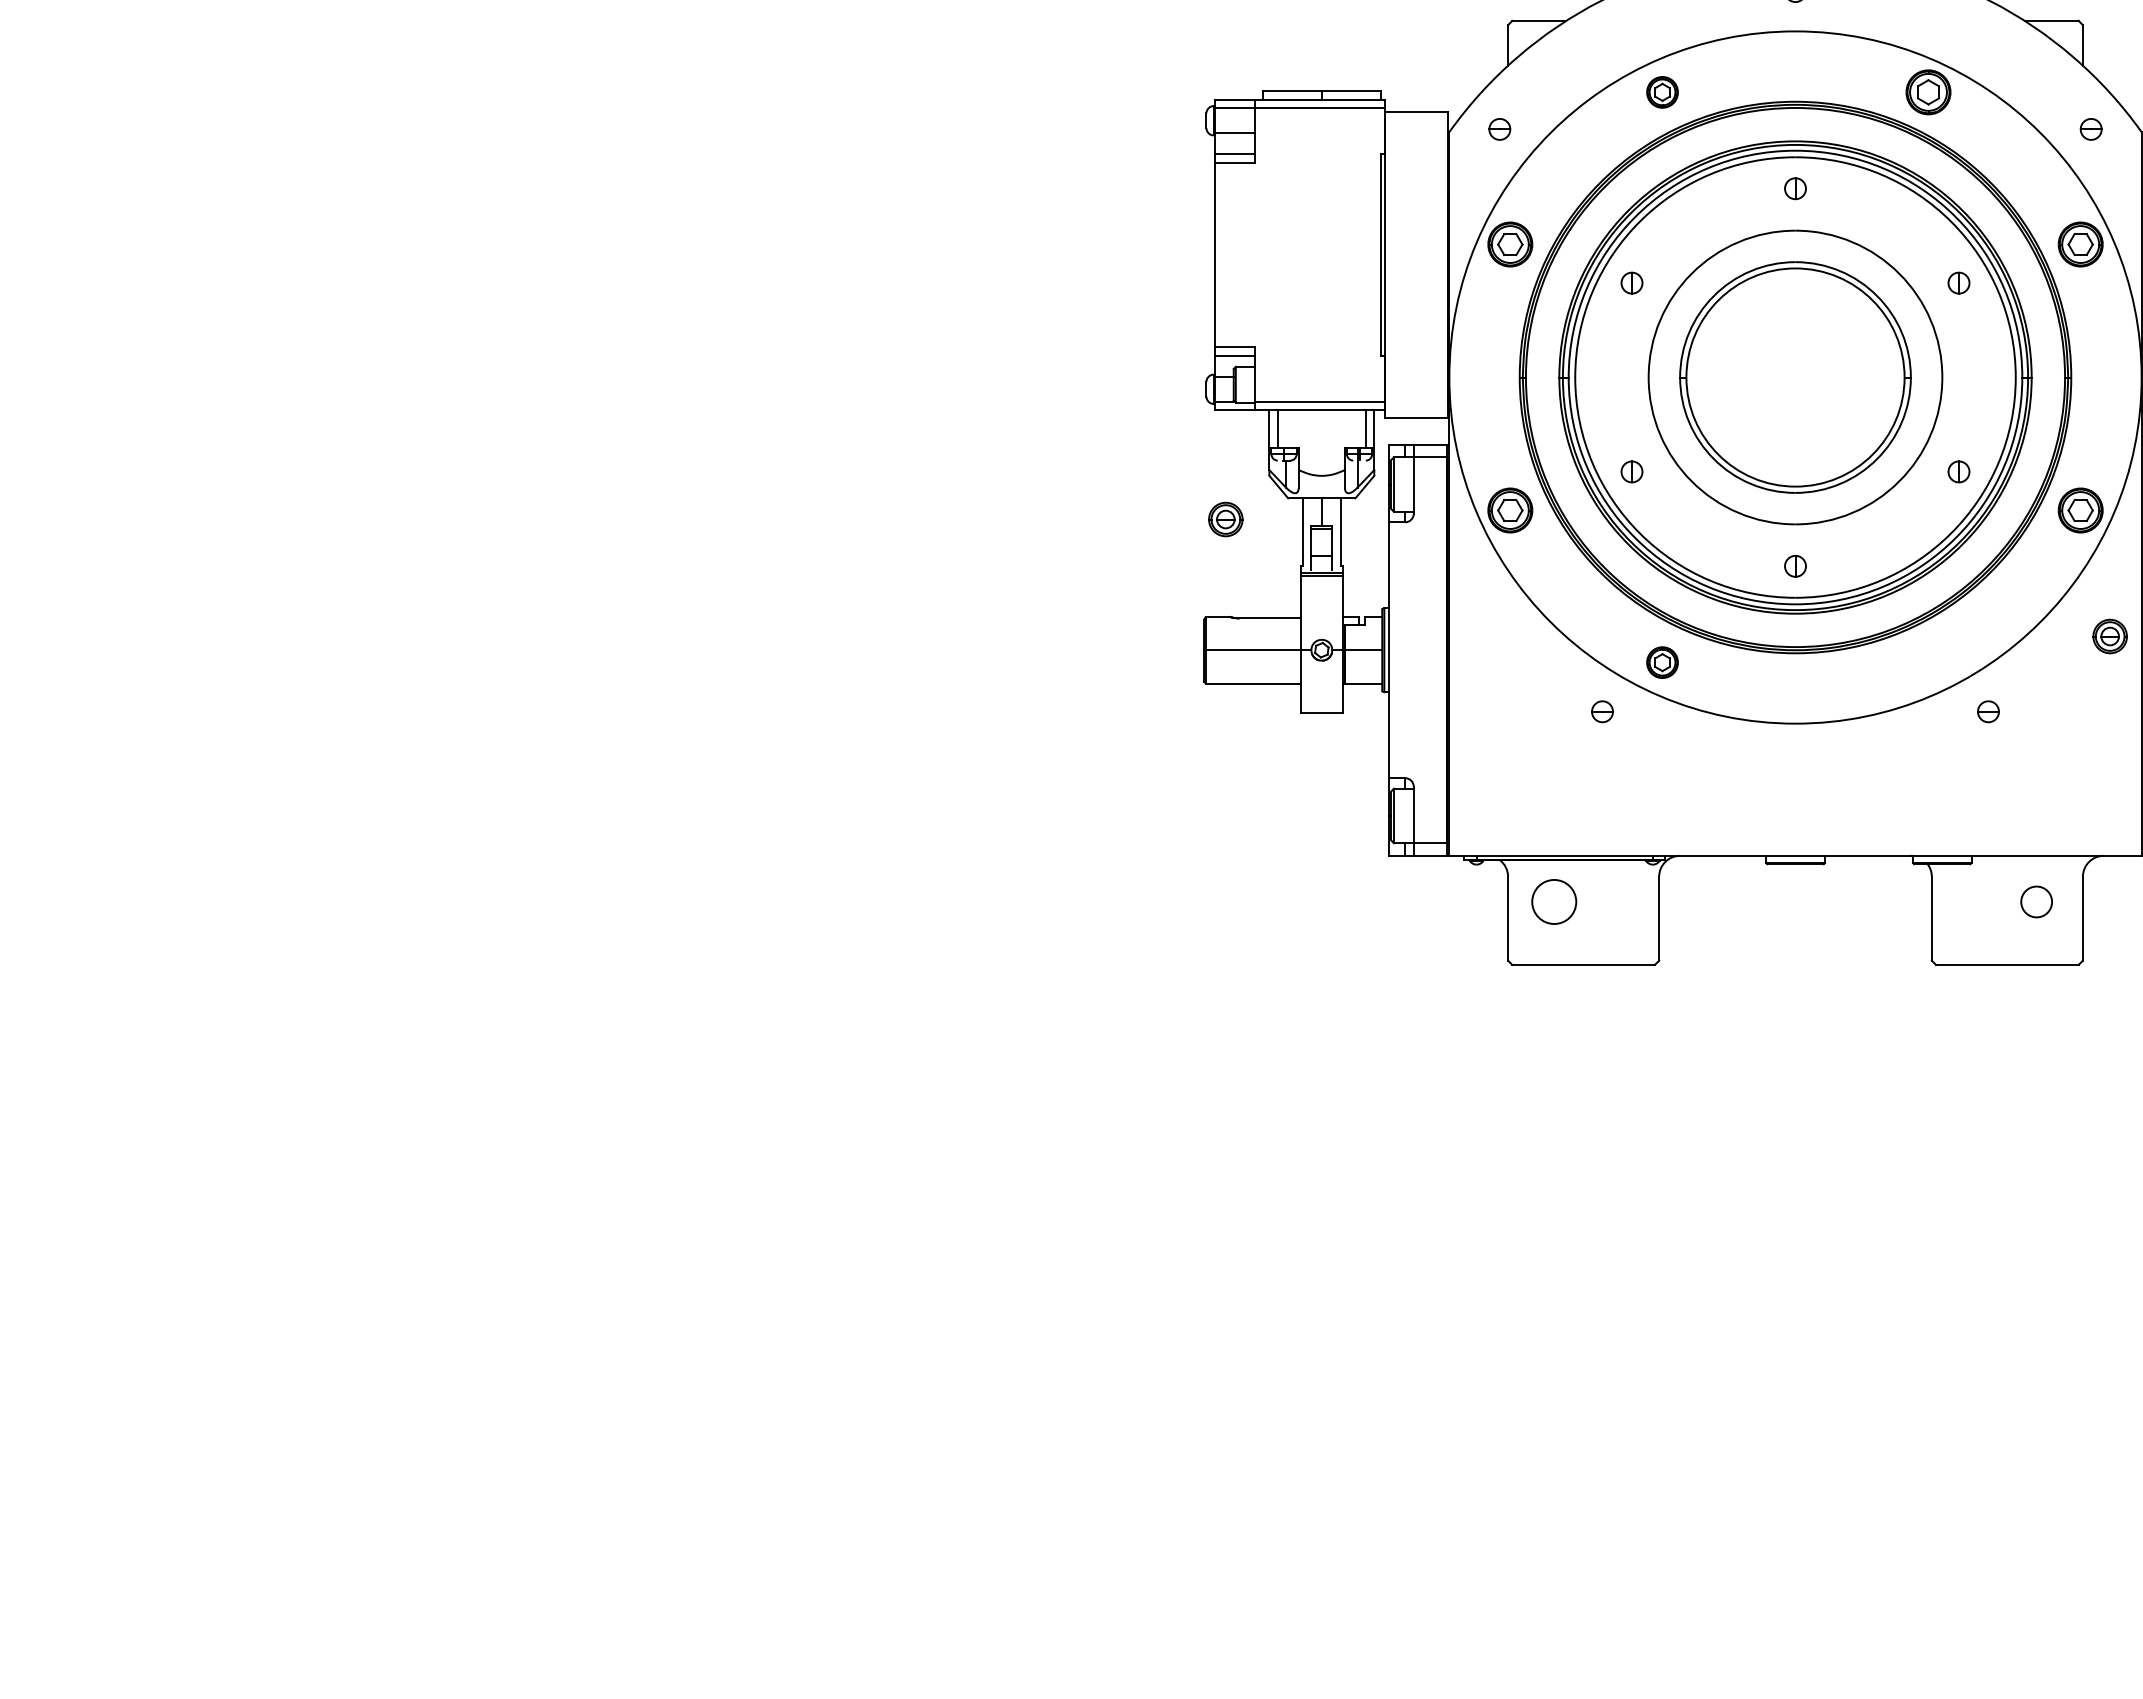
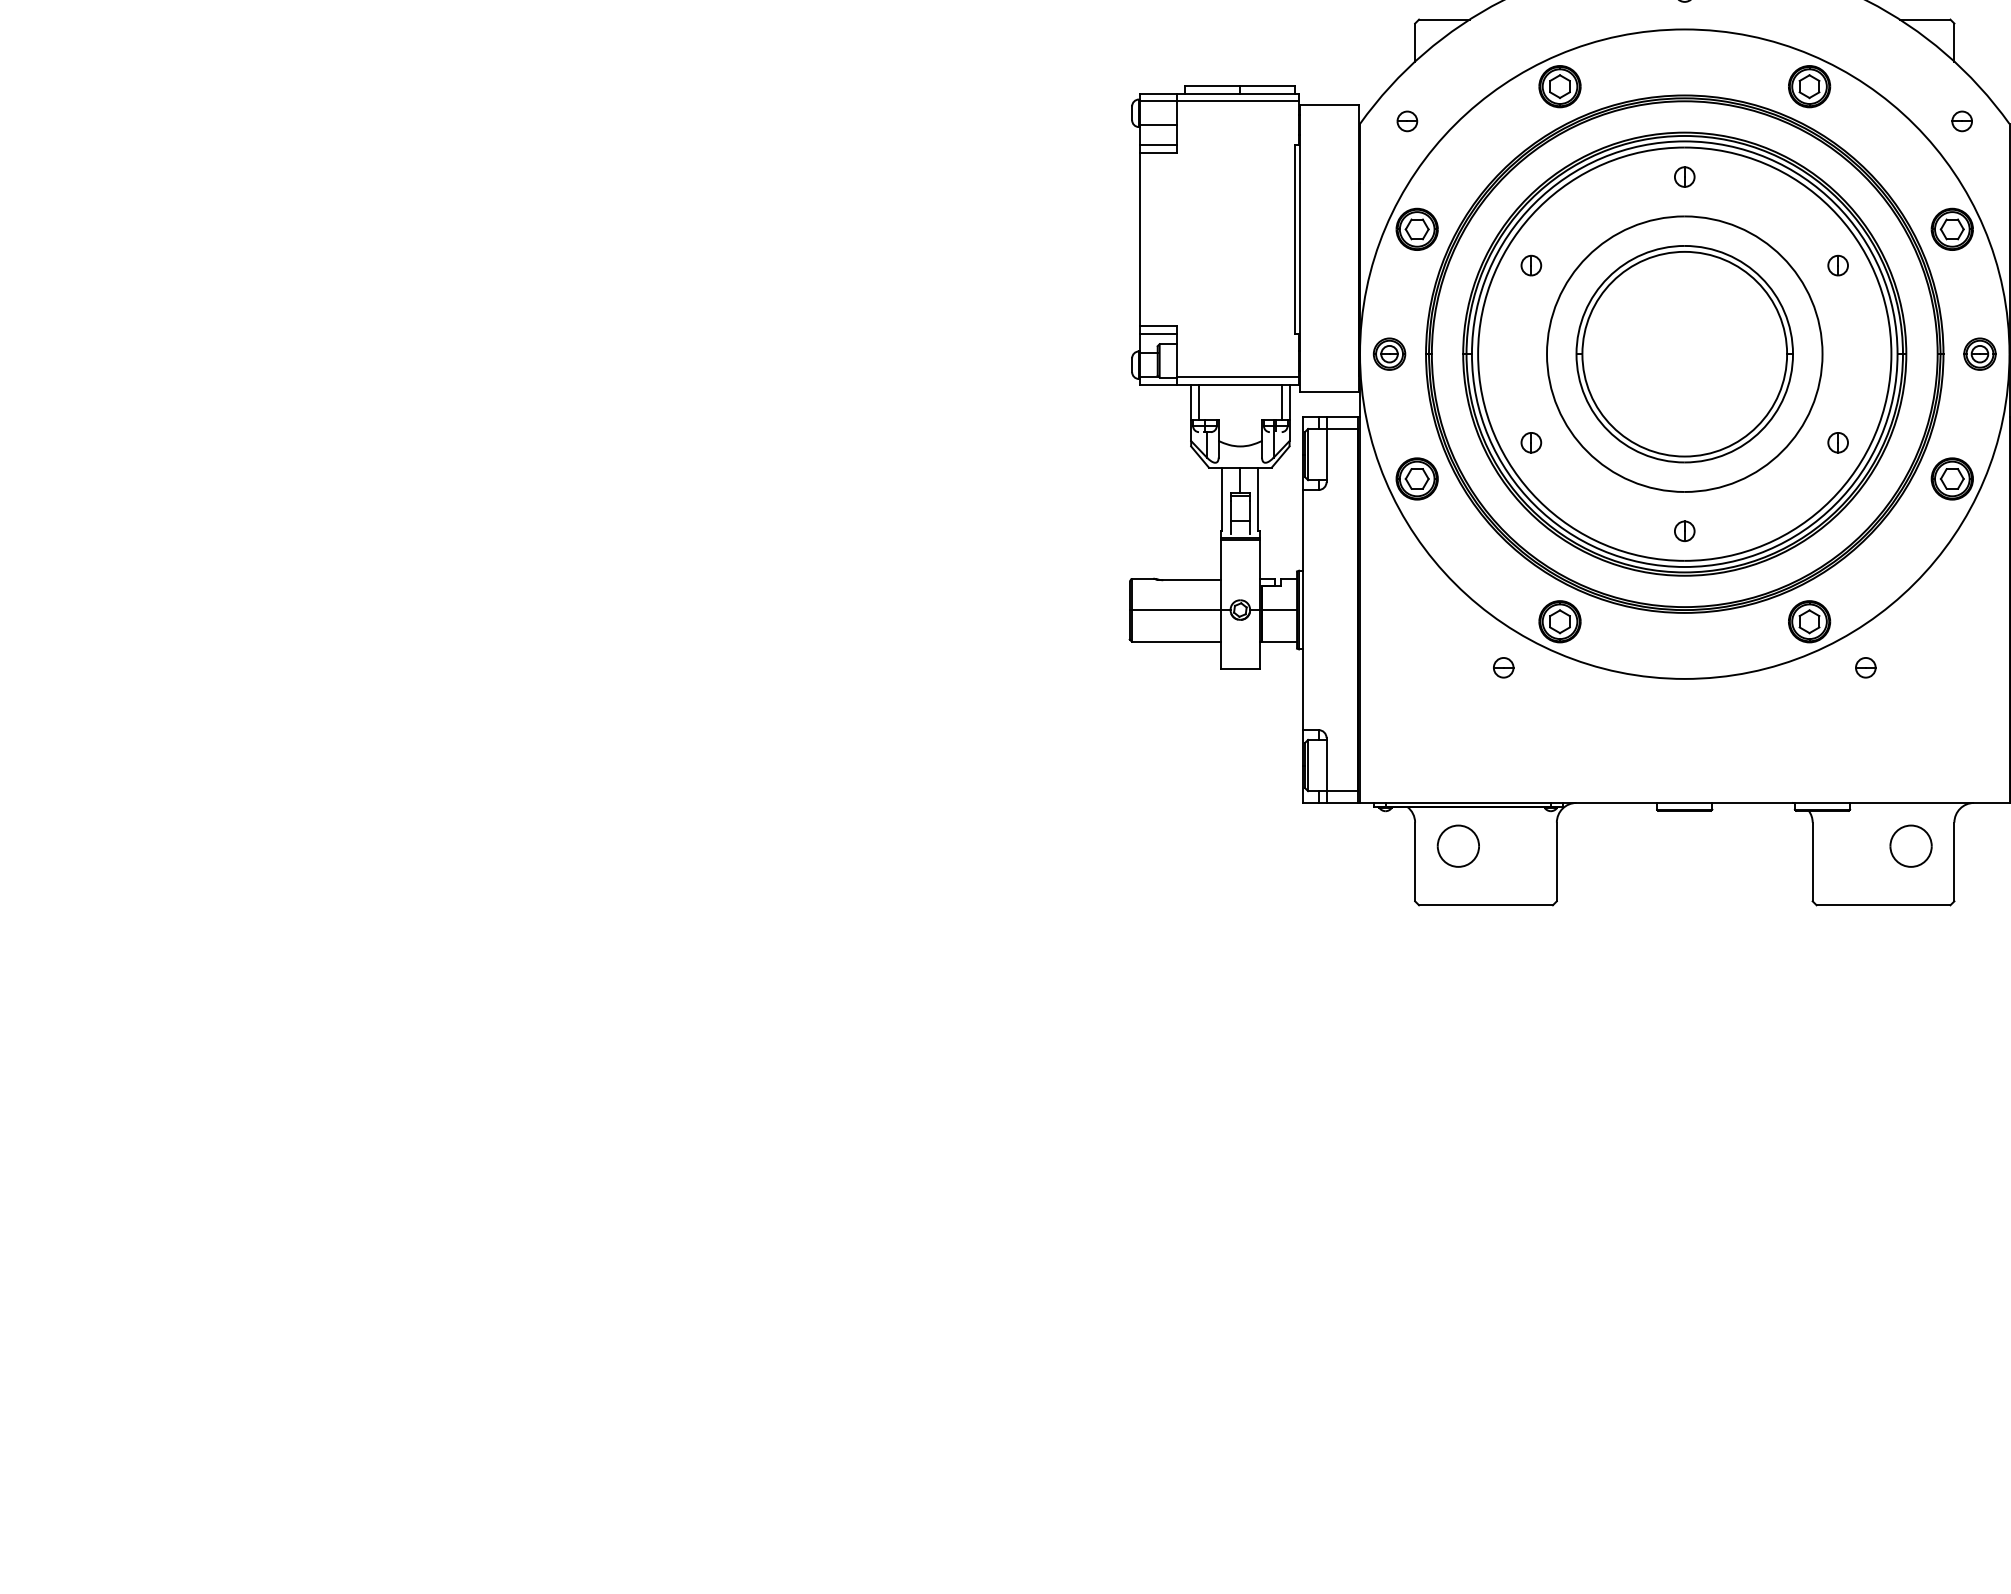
part: (1662, 92) -> (1559, 86), size x1.43
part: (1225, 519) -> (1389, 354), moved
part: (2109, 636) -> (1979, 354), moved
part: (1662, 662) -> (1559, 621), size x1.43
part: (1928, 662) -> (1809, 621), added
part: (2036, 901) -> (1910, 845), size x1.43

